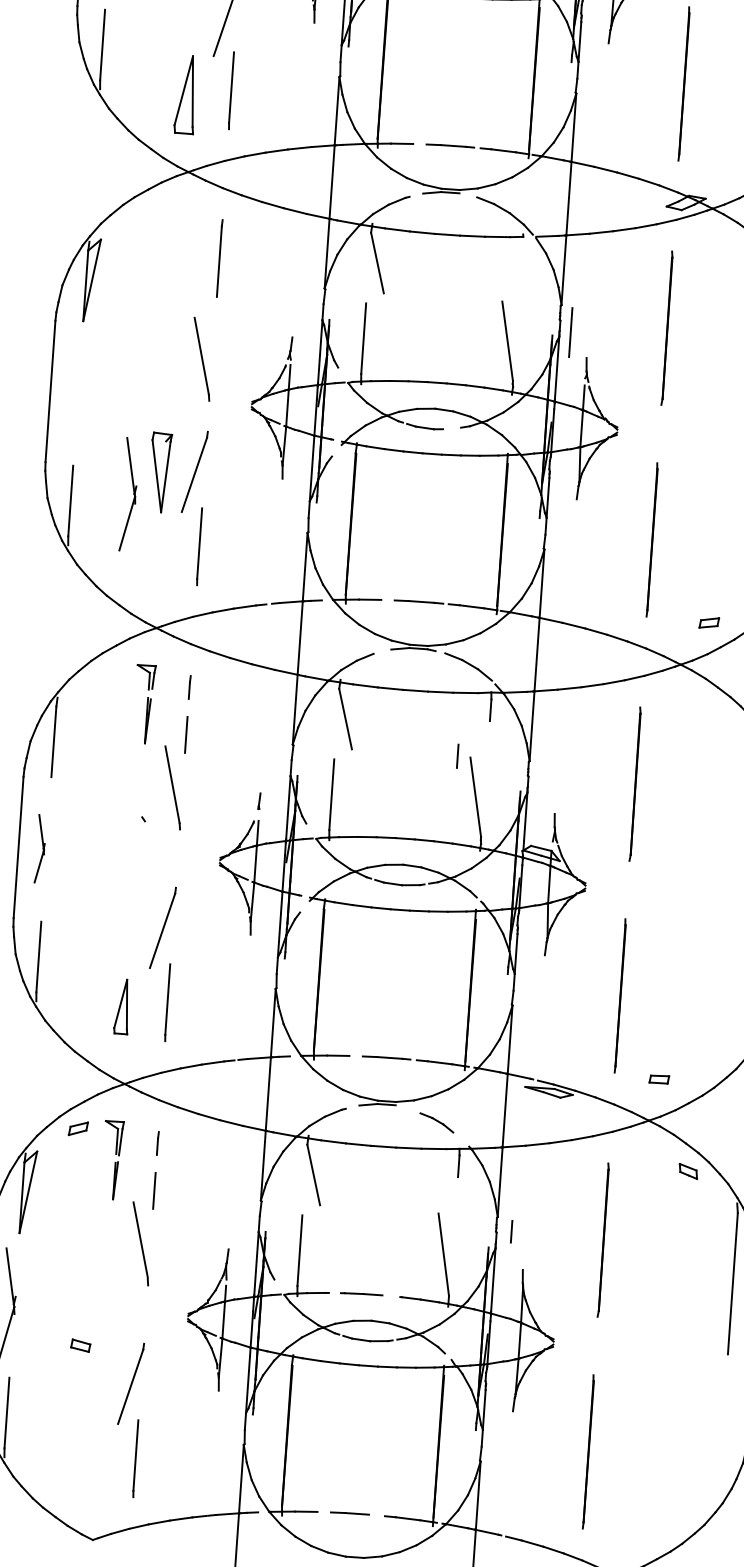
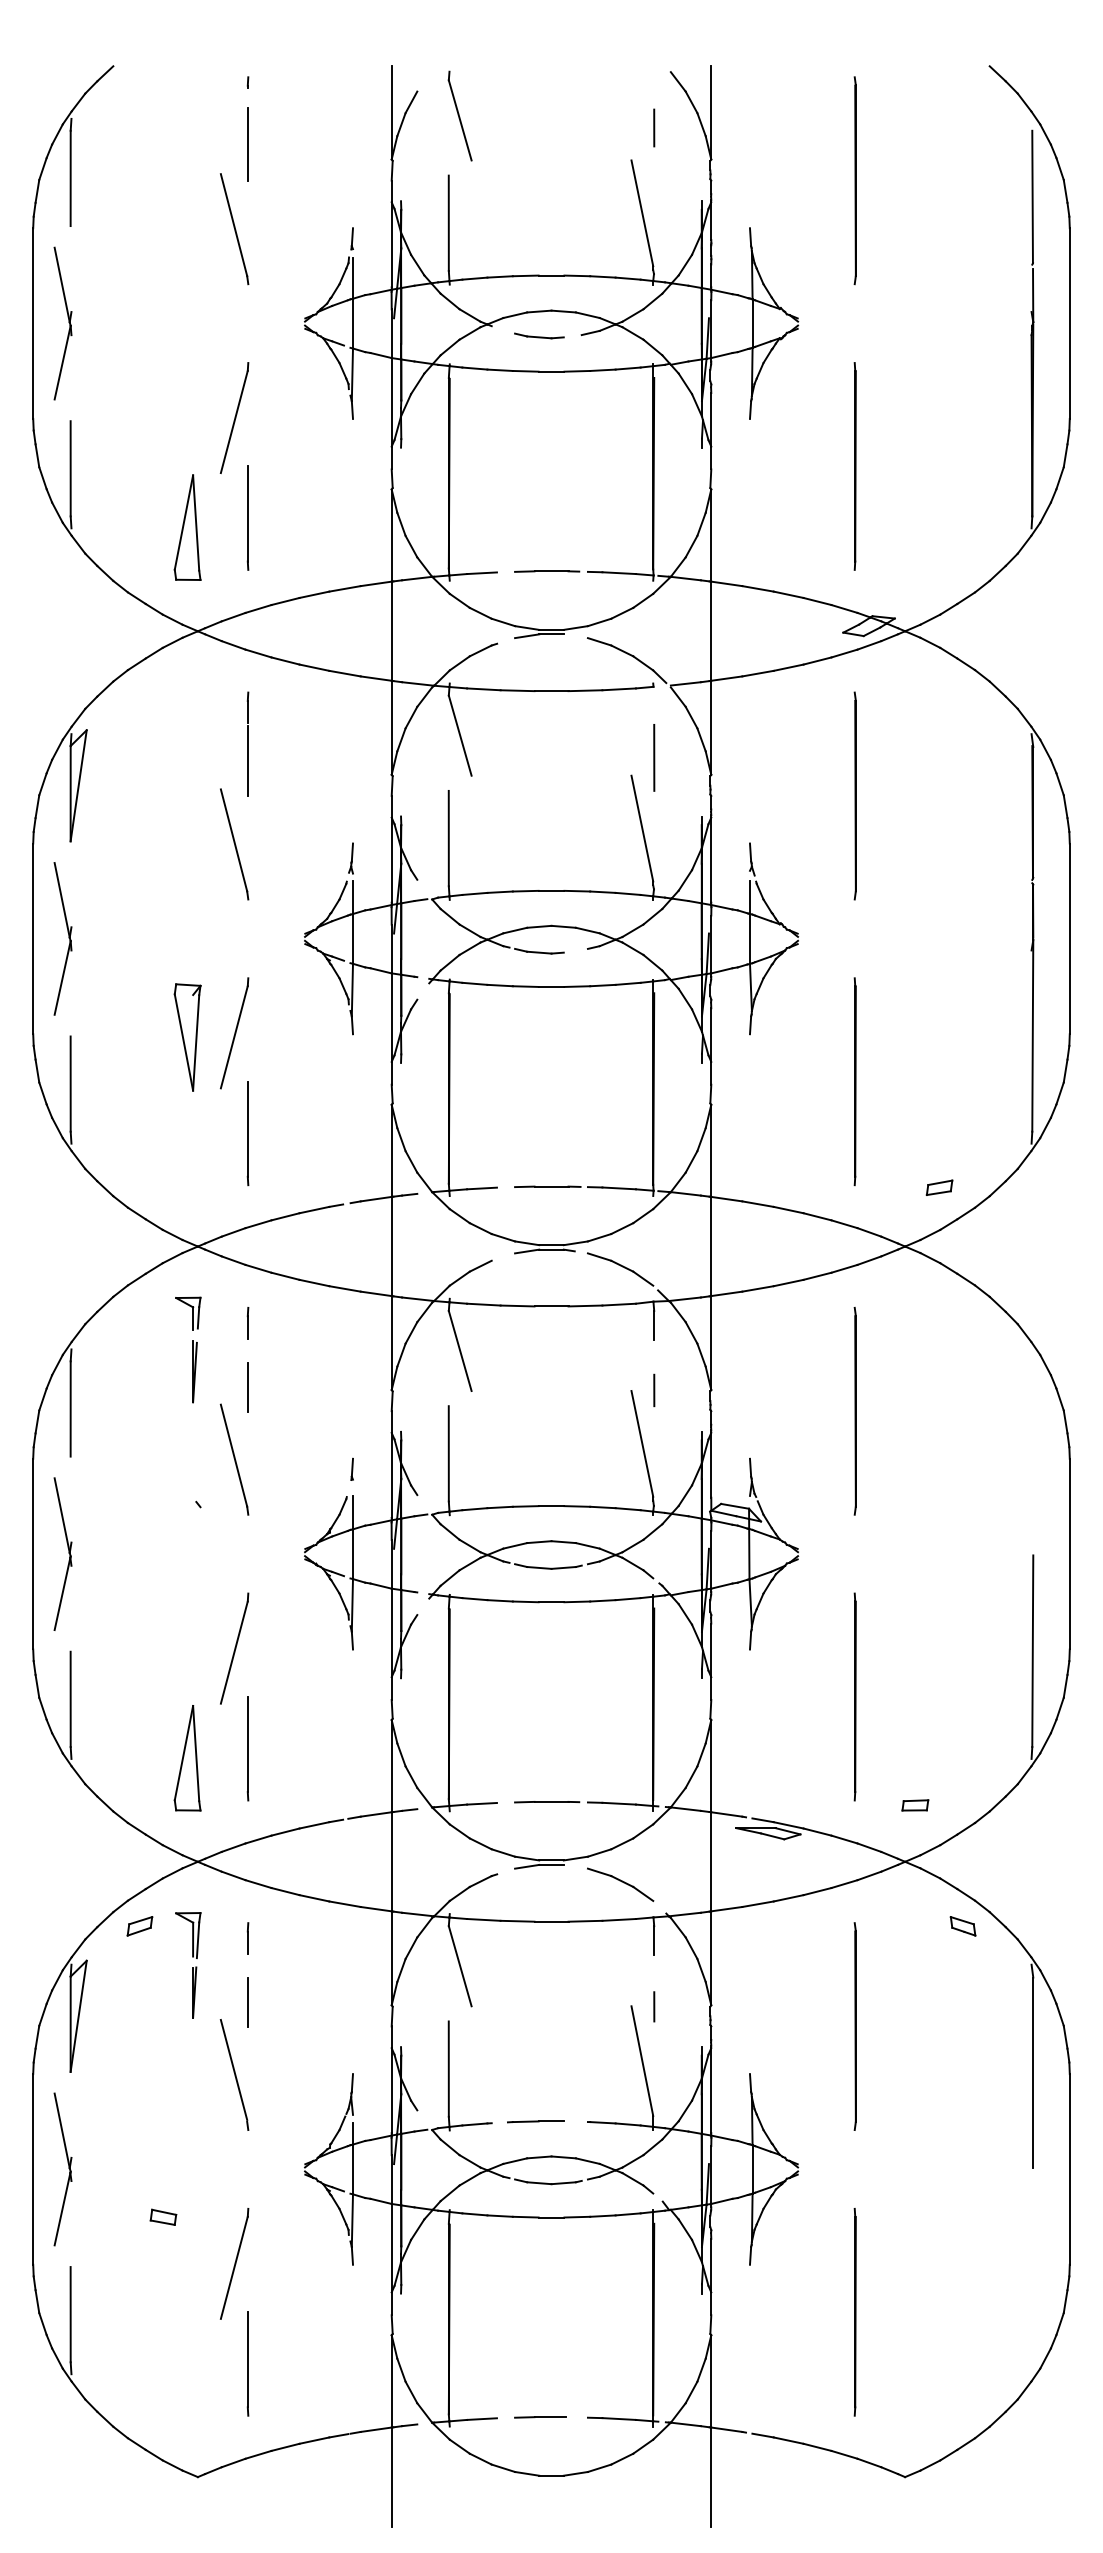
line: (570, 332) -> (654, 757), moved
line: (201, 359) -> (234, 844), moved
part: (129, 494) -> (62, 938), moved
line: (457, 756) -> (654, 1390), moved
part: (40, 848) -> (62, 1553), size x1.67
part: (122, 1006) -> (187, 1758), size x1.43
part: (436, 1122) -> (620, 1884), size x1.43
line: (511, 1231) -> (654, 2006), moved

